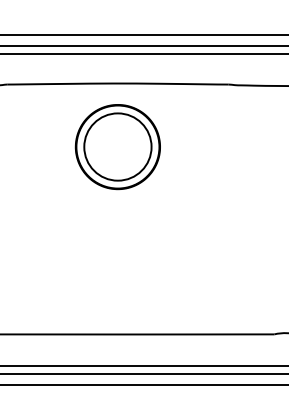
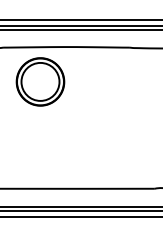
part: (117, 146) -> (40, 81), moved

